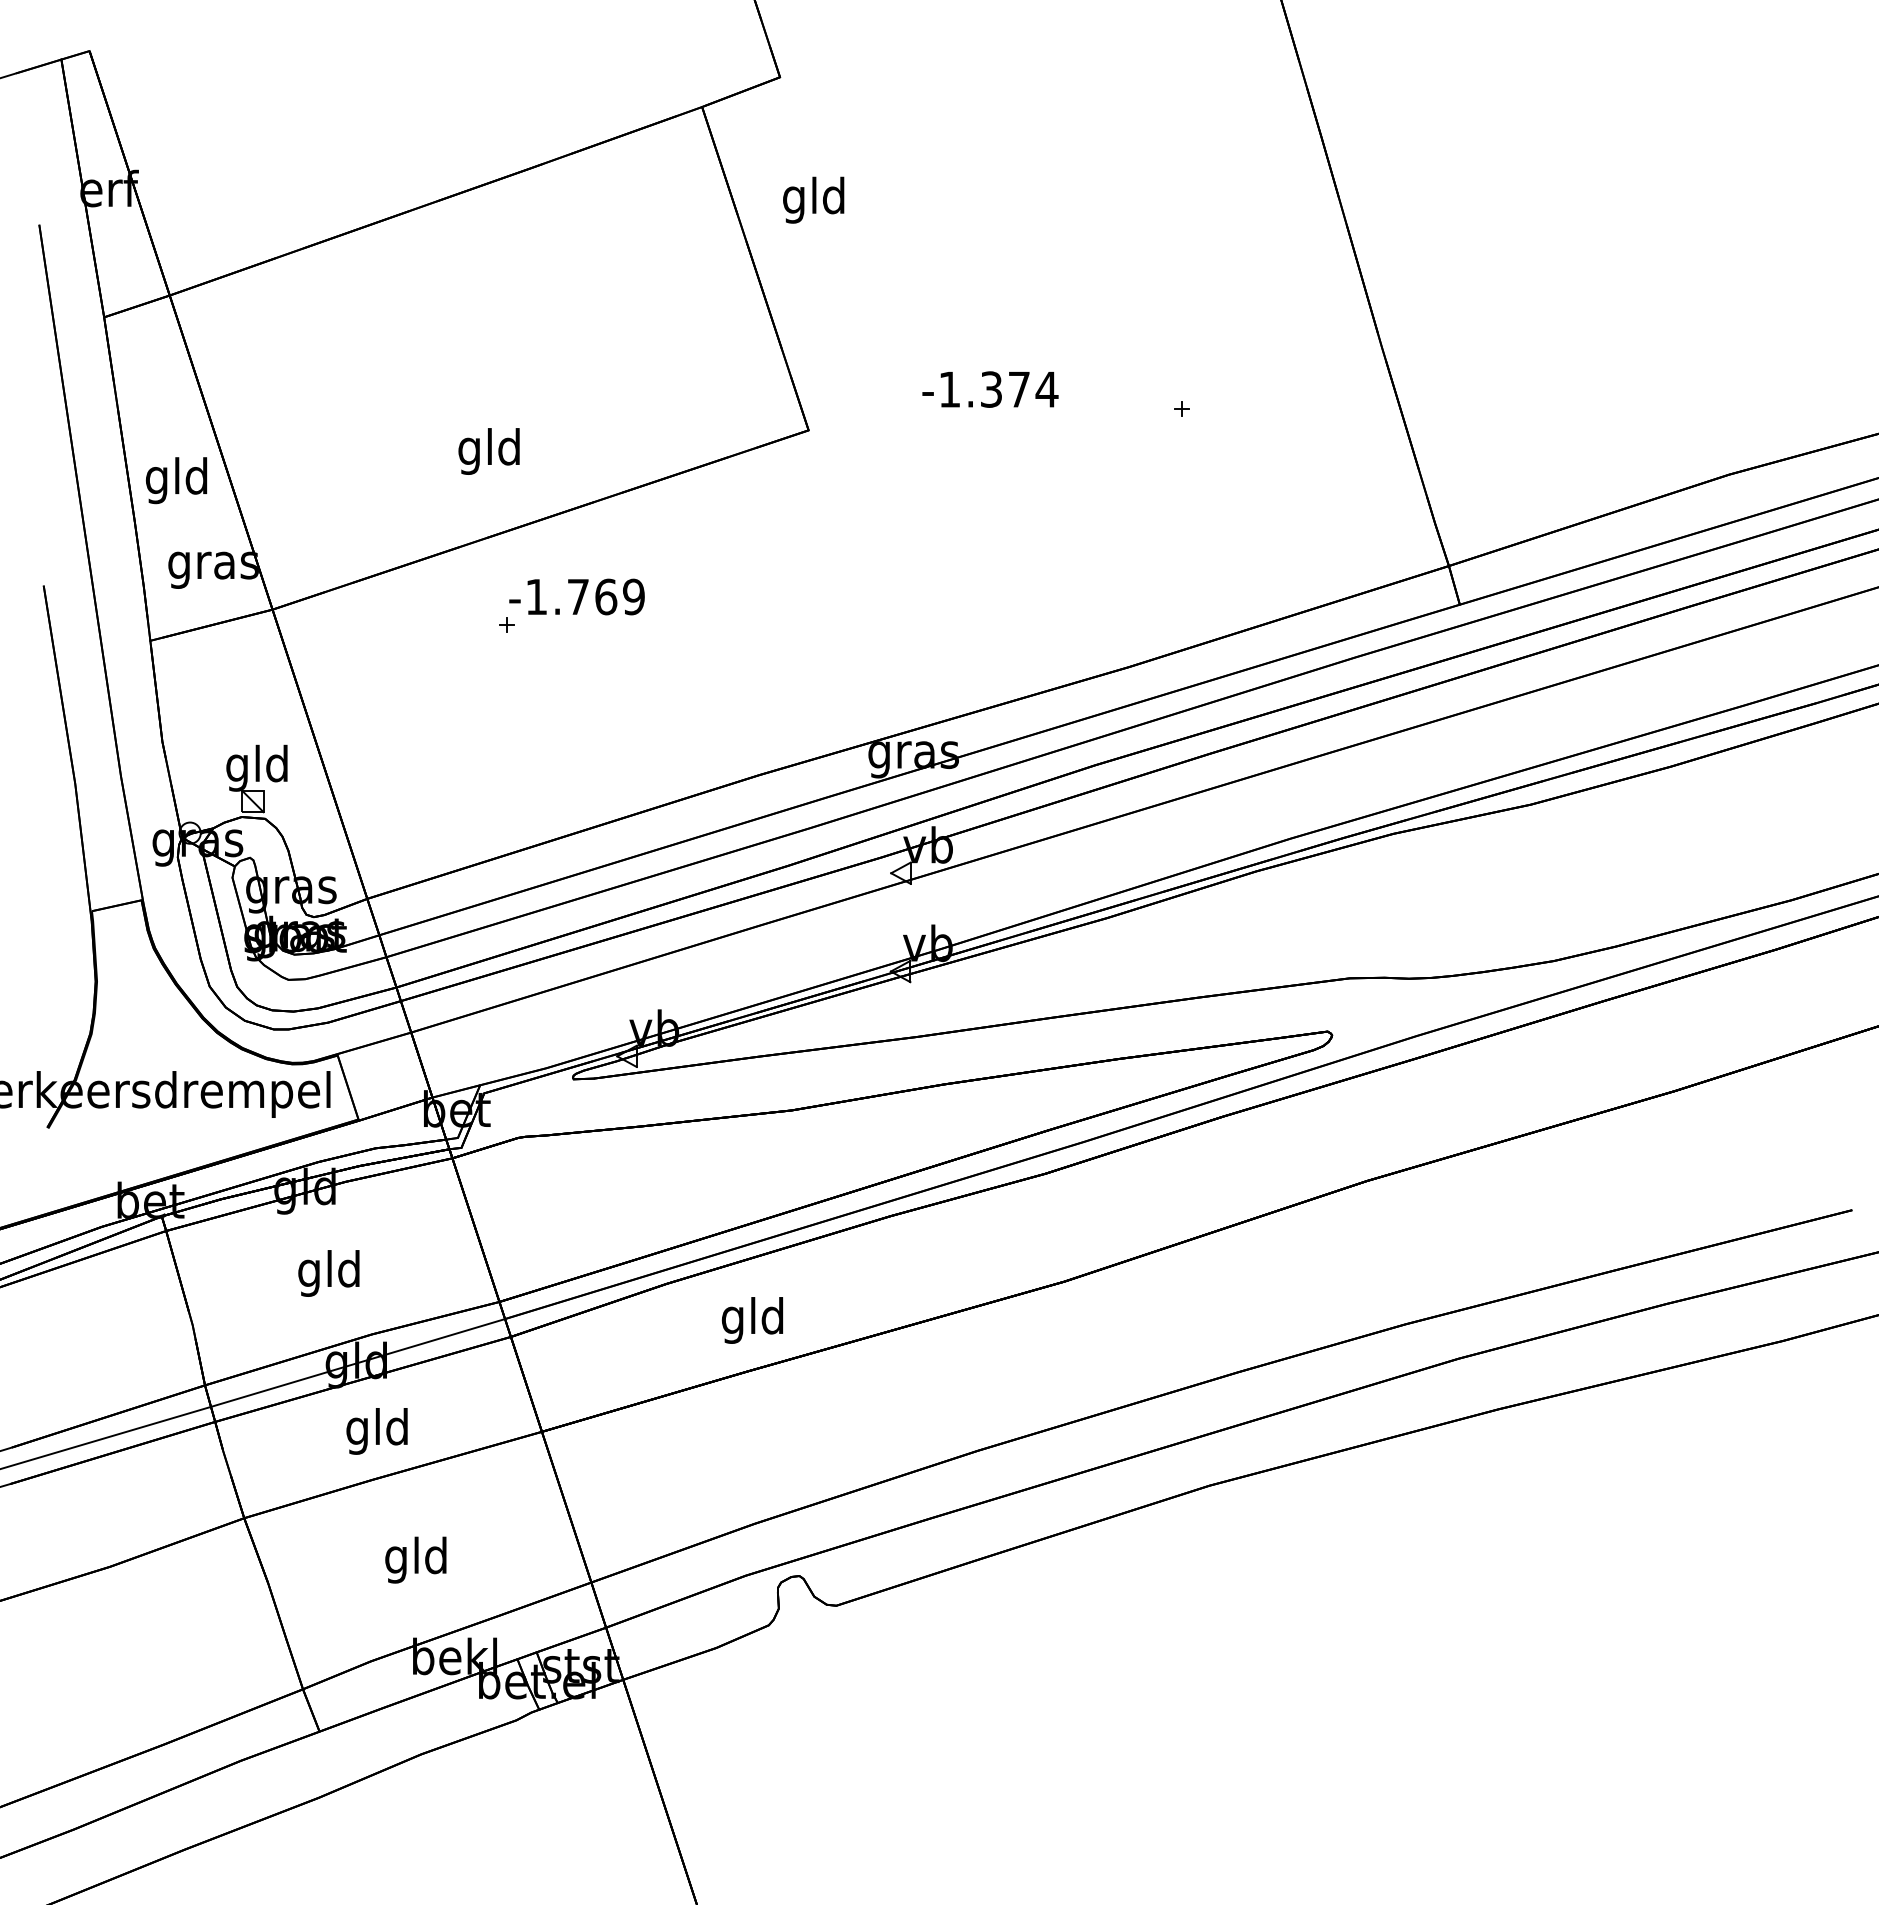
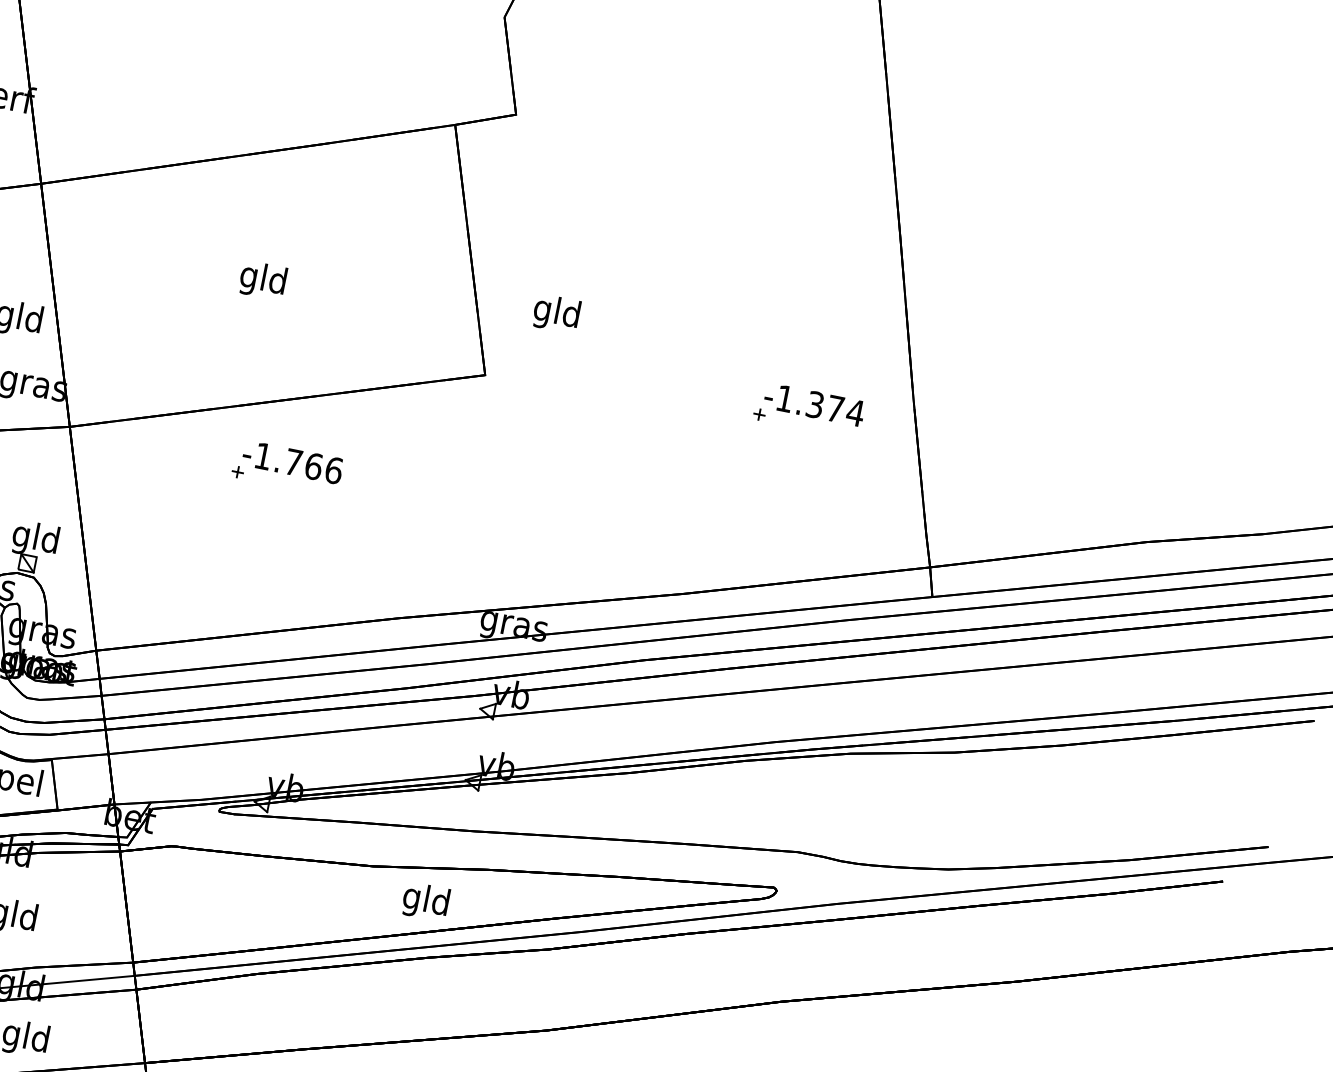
text: (813, 199) -> (556, 313), moved
text: (990, 389) -> (814, 404), moved
text: (488, 451) -> (262, 280), moved
text: (634, 596) -> (334, 470), -1.769 -> -1.766
text: (751, 1320) -> (424, 901), moved

